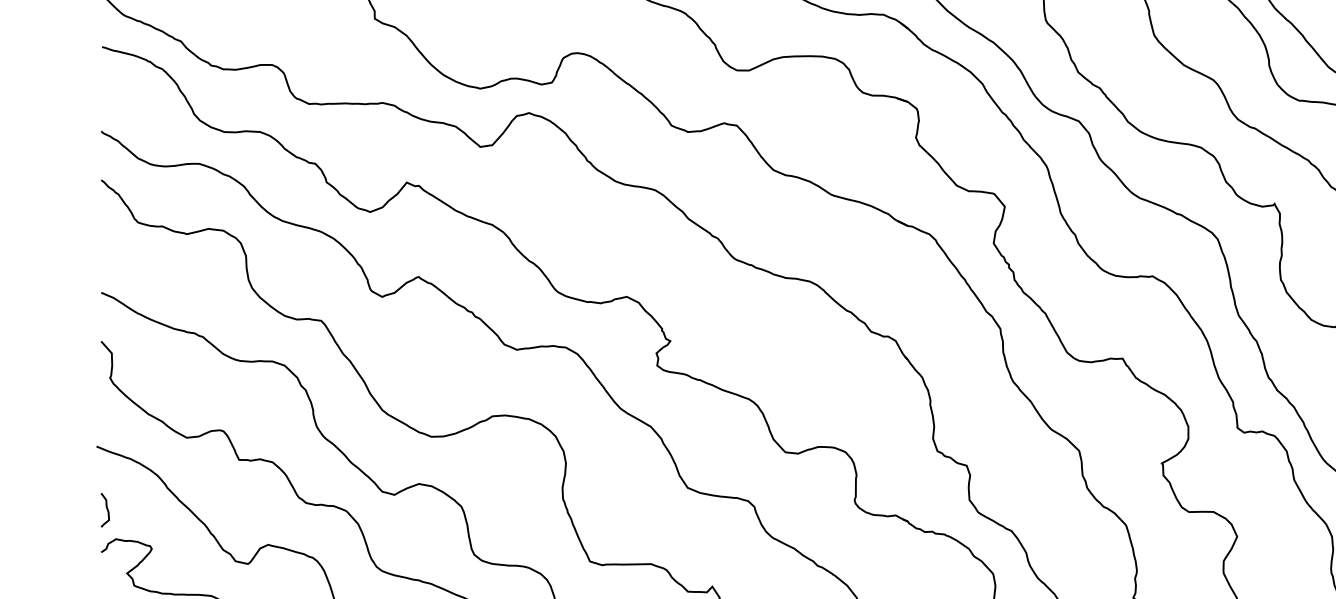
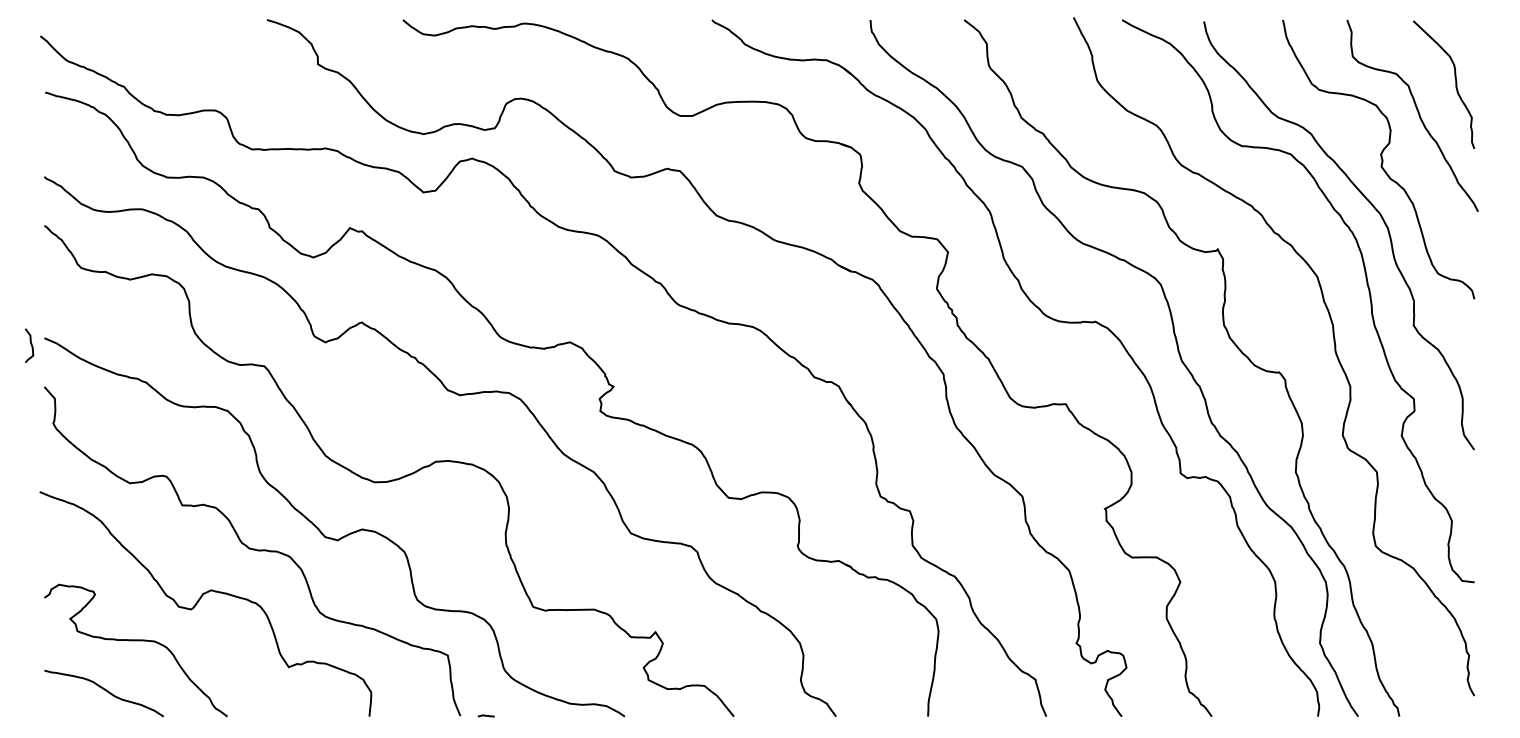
curve: (106, 509) -> (30, 344), moved

